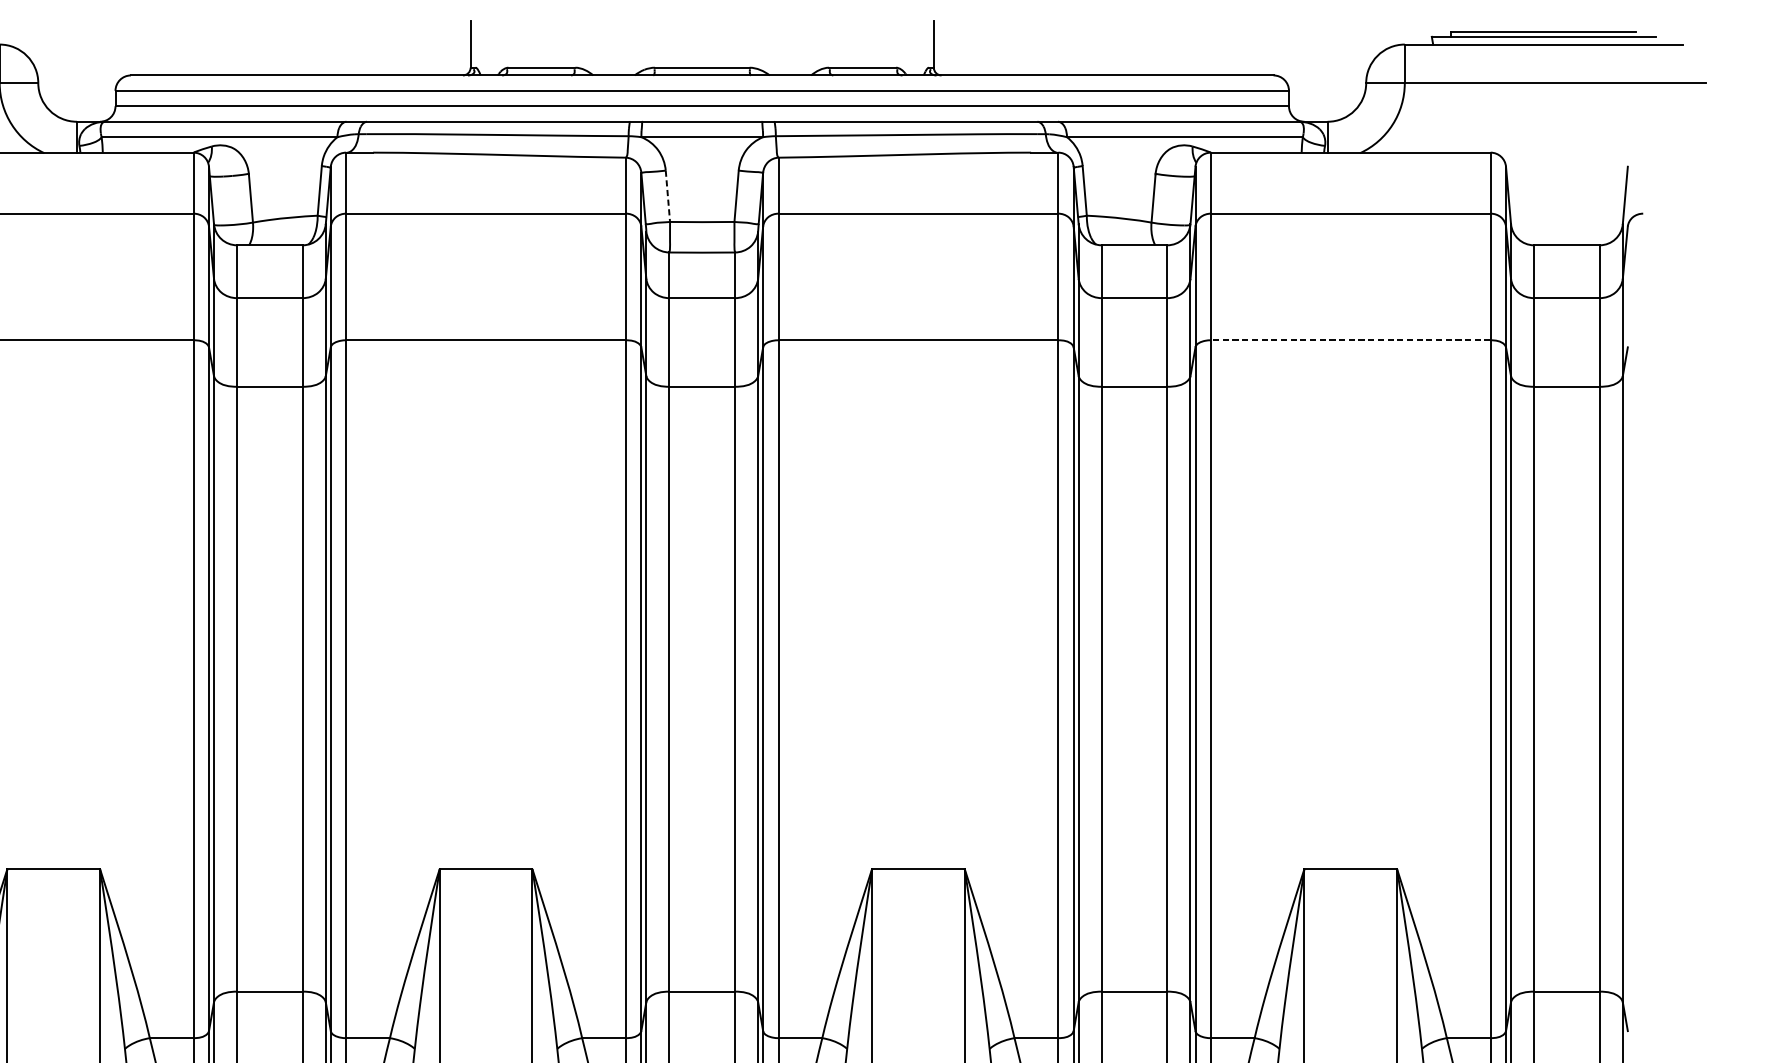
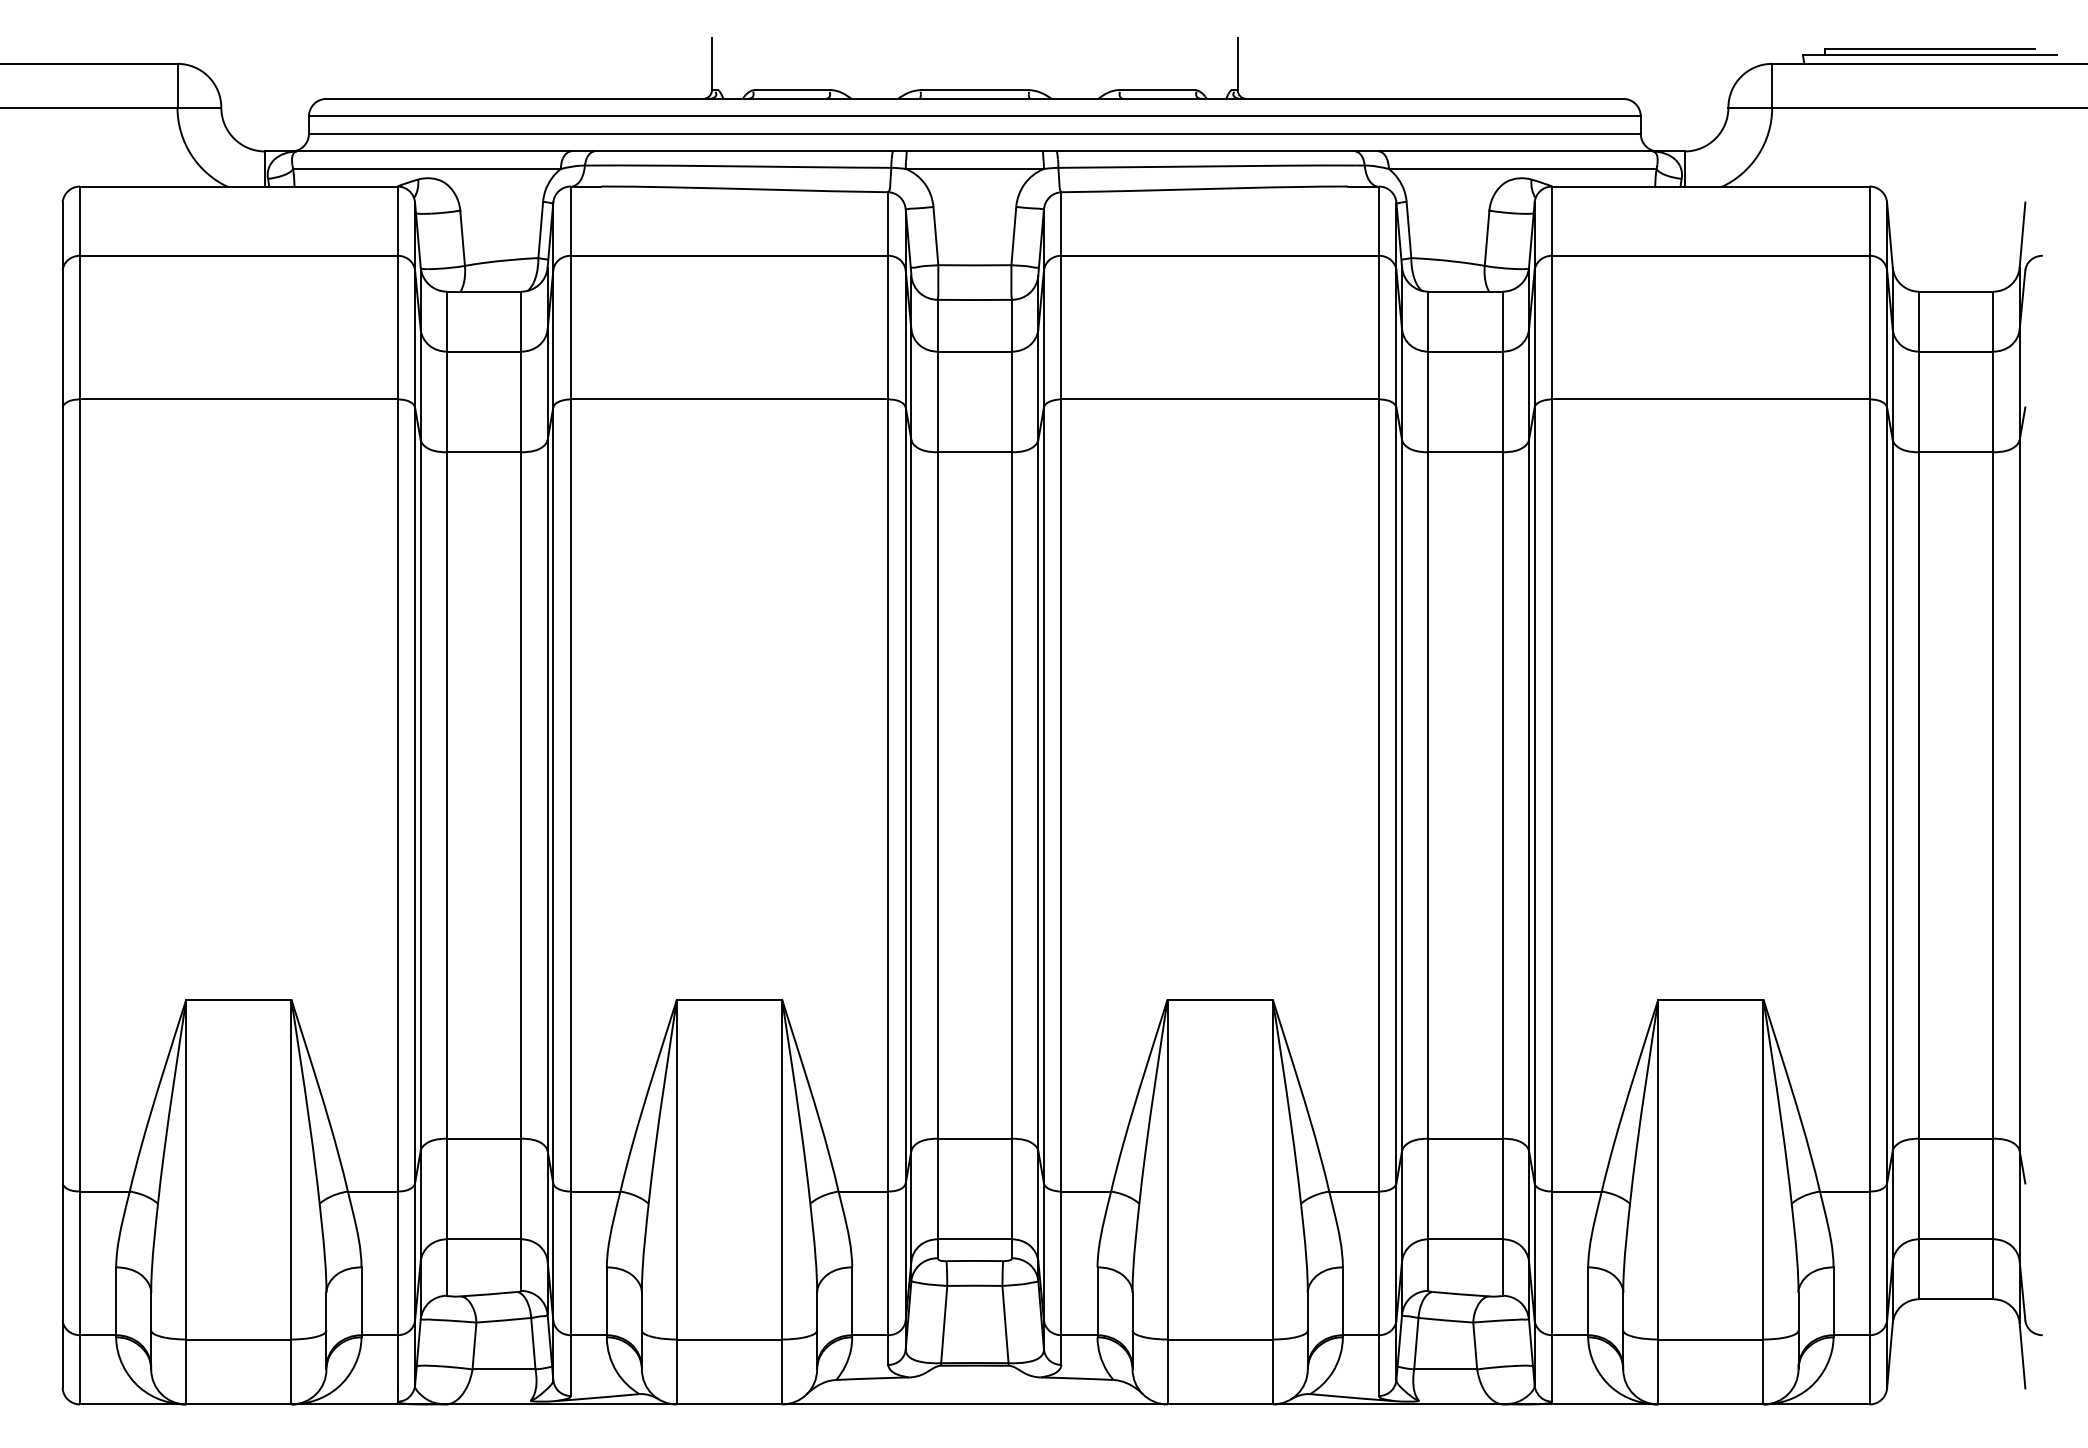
line: (667, 196) -> (935, 236), dashed -> solid
line: (1350, 340) -> (1710, 399), dashed -> solid

